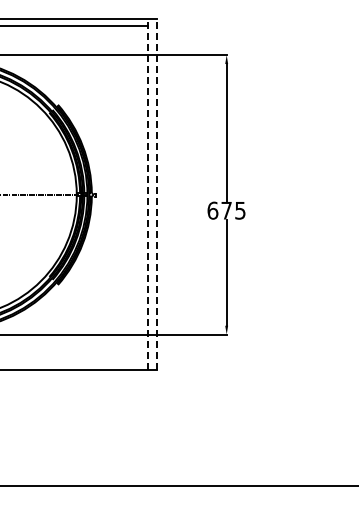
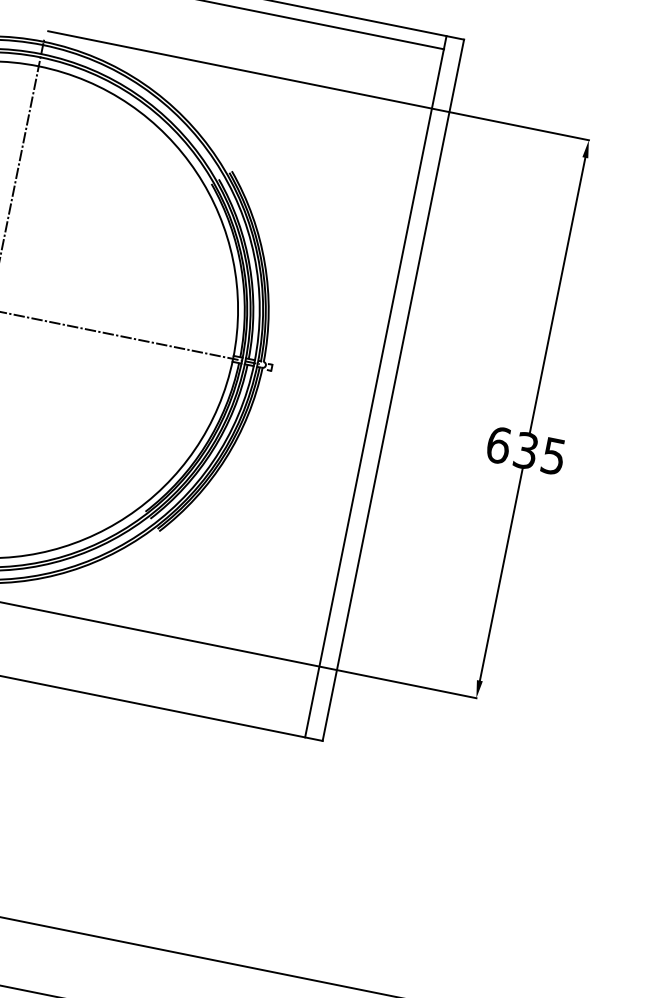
line: (148, 194) -> (376, 386), dashed -> solid
line: (156, 194) -> (392, 390), dashed -> solid
text: (226, 210) -> (525, 450), 675 -> 635

